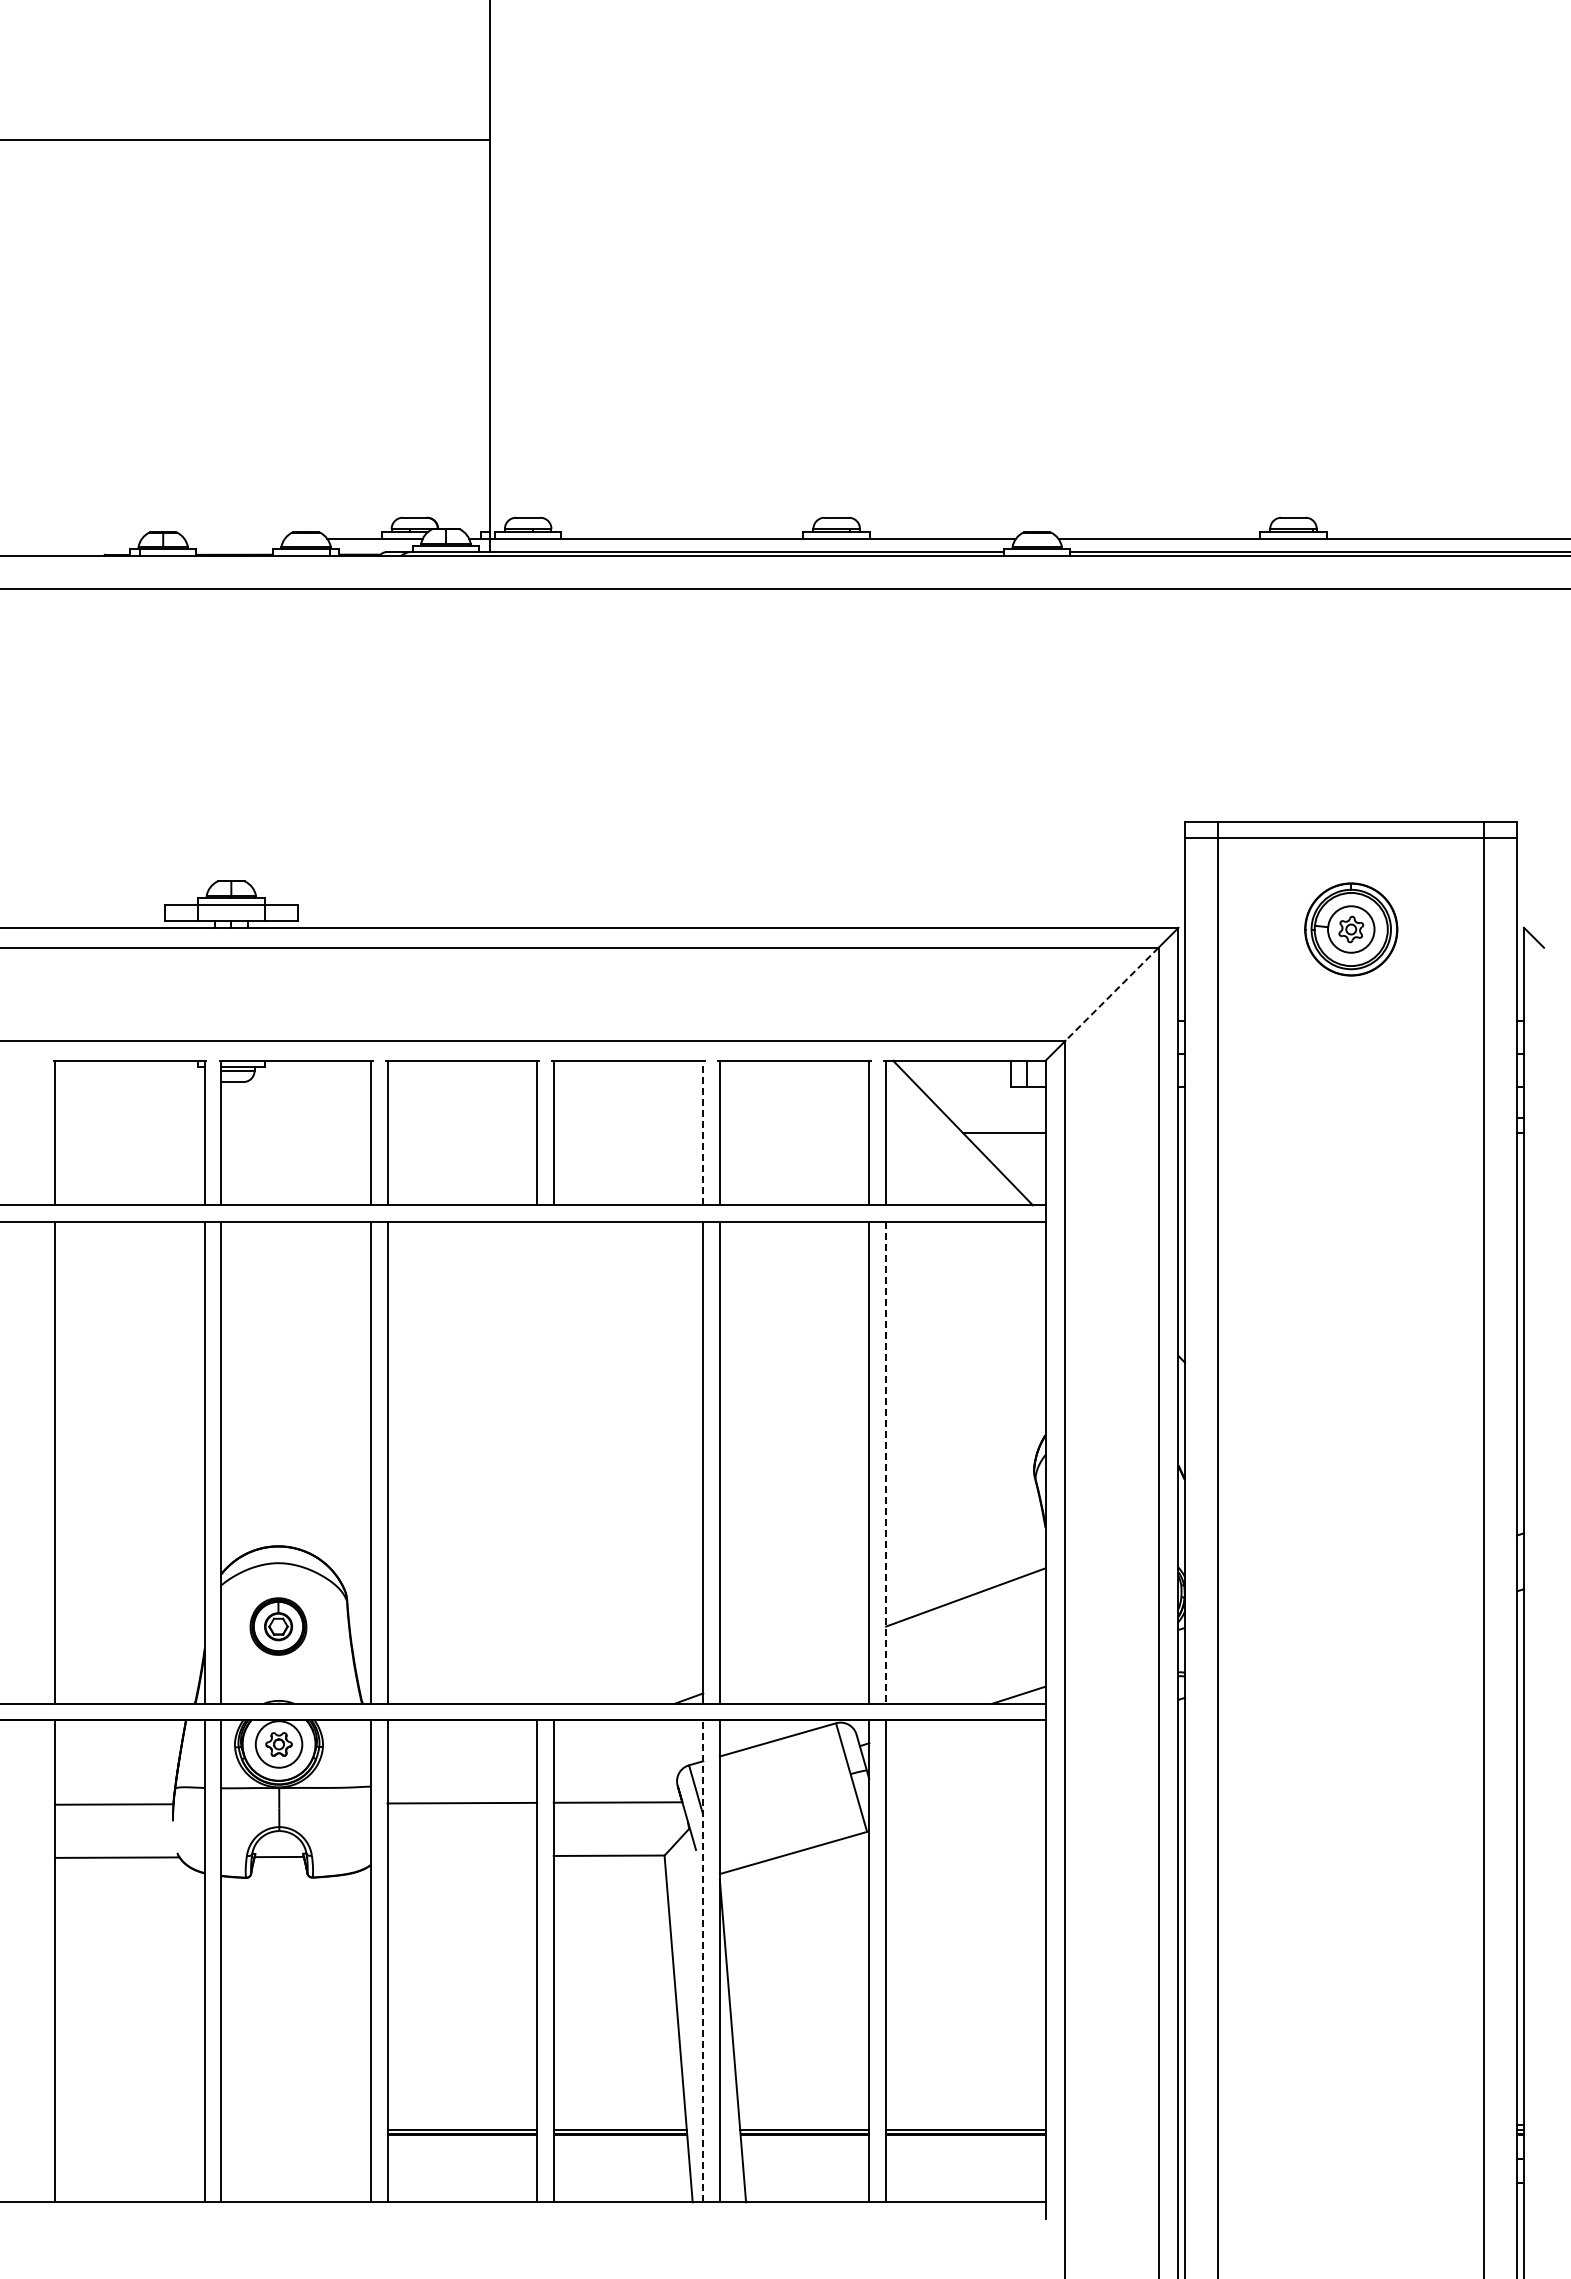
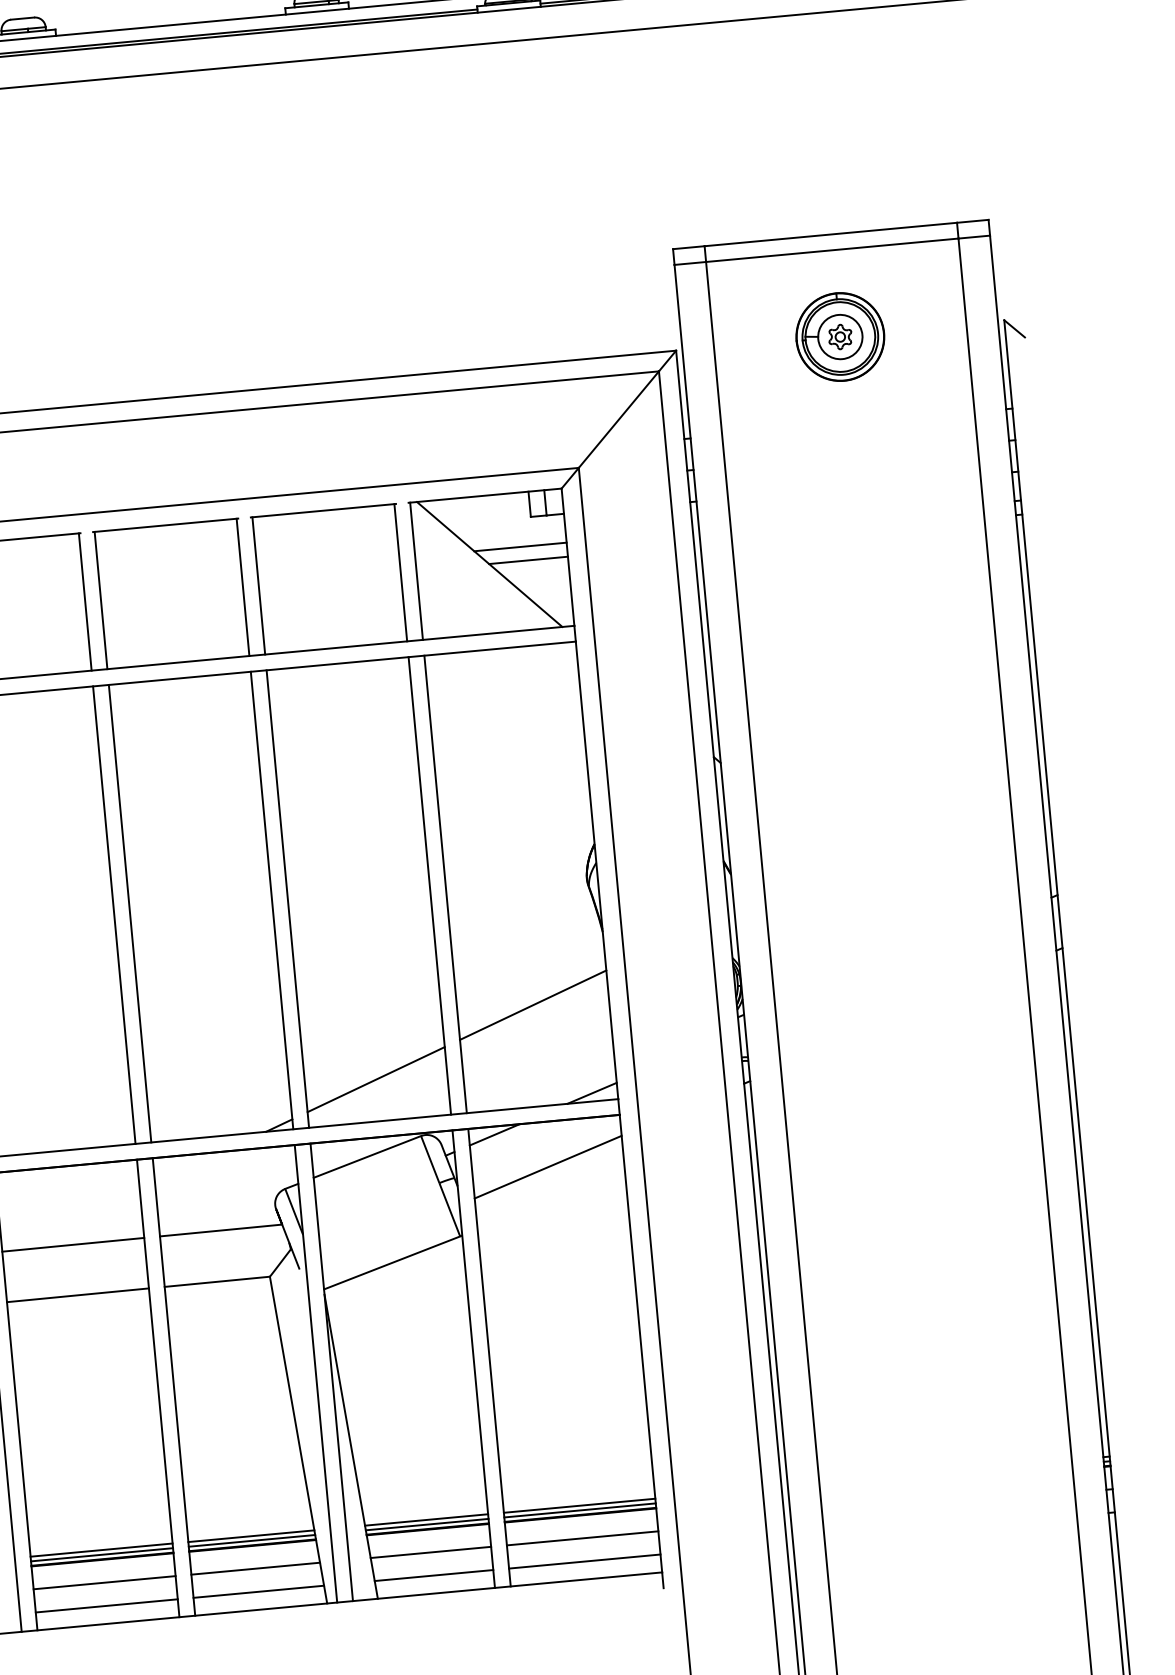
line: (1112, 994) -> (619, 419), dashed -> solid
line: (996, 1117) -> (520, 546), added
line: (703, 1132) -> (243, 586), dashed -> solid
line: (537, 1462) -> (114, 914), added
line: (553, 1462) -> (129, 913), added
line: (886, 1462) -> (446, 884), dashed -> solid
line: (794, 1659) -> (376, 1079), added
line: (913, 1728) -> (495, 1134), added
line: (965, 1767) -> (547, 1166), added
line: (462, 1856) -> (78, 1295), added
line: (703, 1961) -> (316, 1373), dashed -> solid
line: (462, 2124) -> (101, 1549), added
line: (619, 2124) -> (250, 1536), added
line: (804, 2124) -> (426, 1519), added
line: (965, 2124) -> (579, 1505), added
line: (462, 2159) -> (104, 1583), added
line: (621, 2159) -> (255, 1569), added
line: (805, 2159) -> (430, 1552), added
line: (965, 2159) -> (582, 1538), added
line: (462, 2183) -> (106, 1605), added
line: (622, 2183) -> (258, 1591), added
line: (806, 2183) -> (433, 1575), added
line: (965, 2183) -> (584, 1561), added

